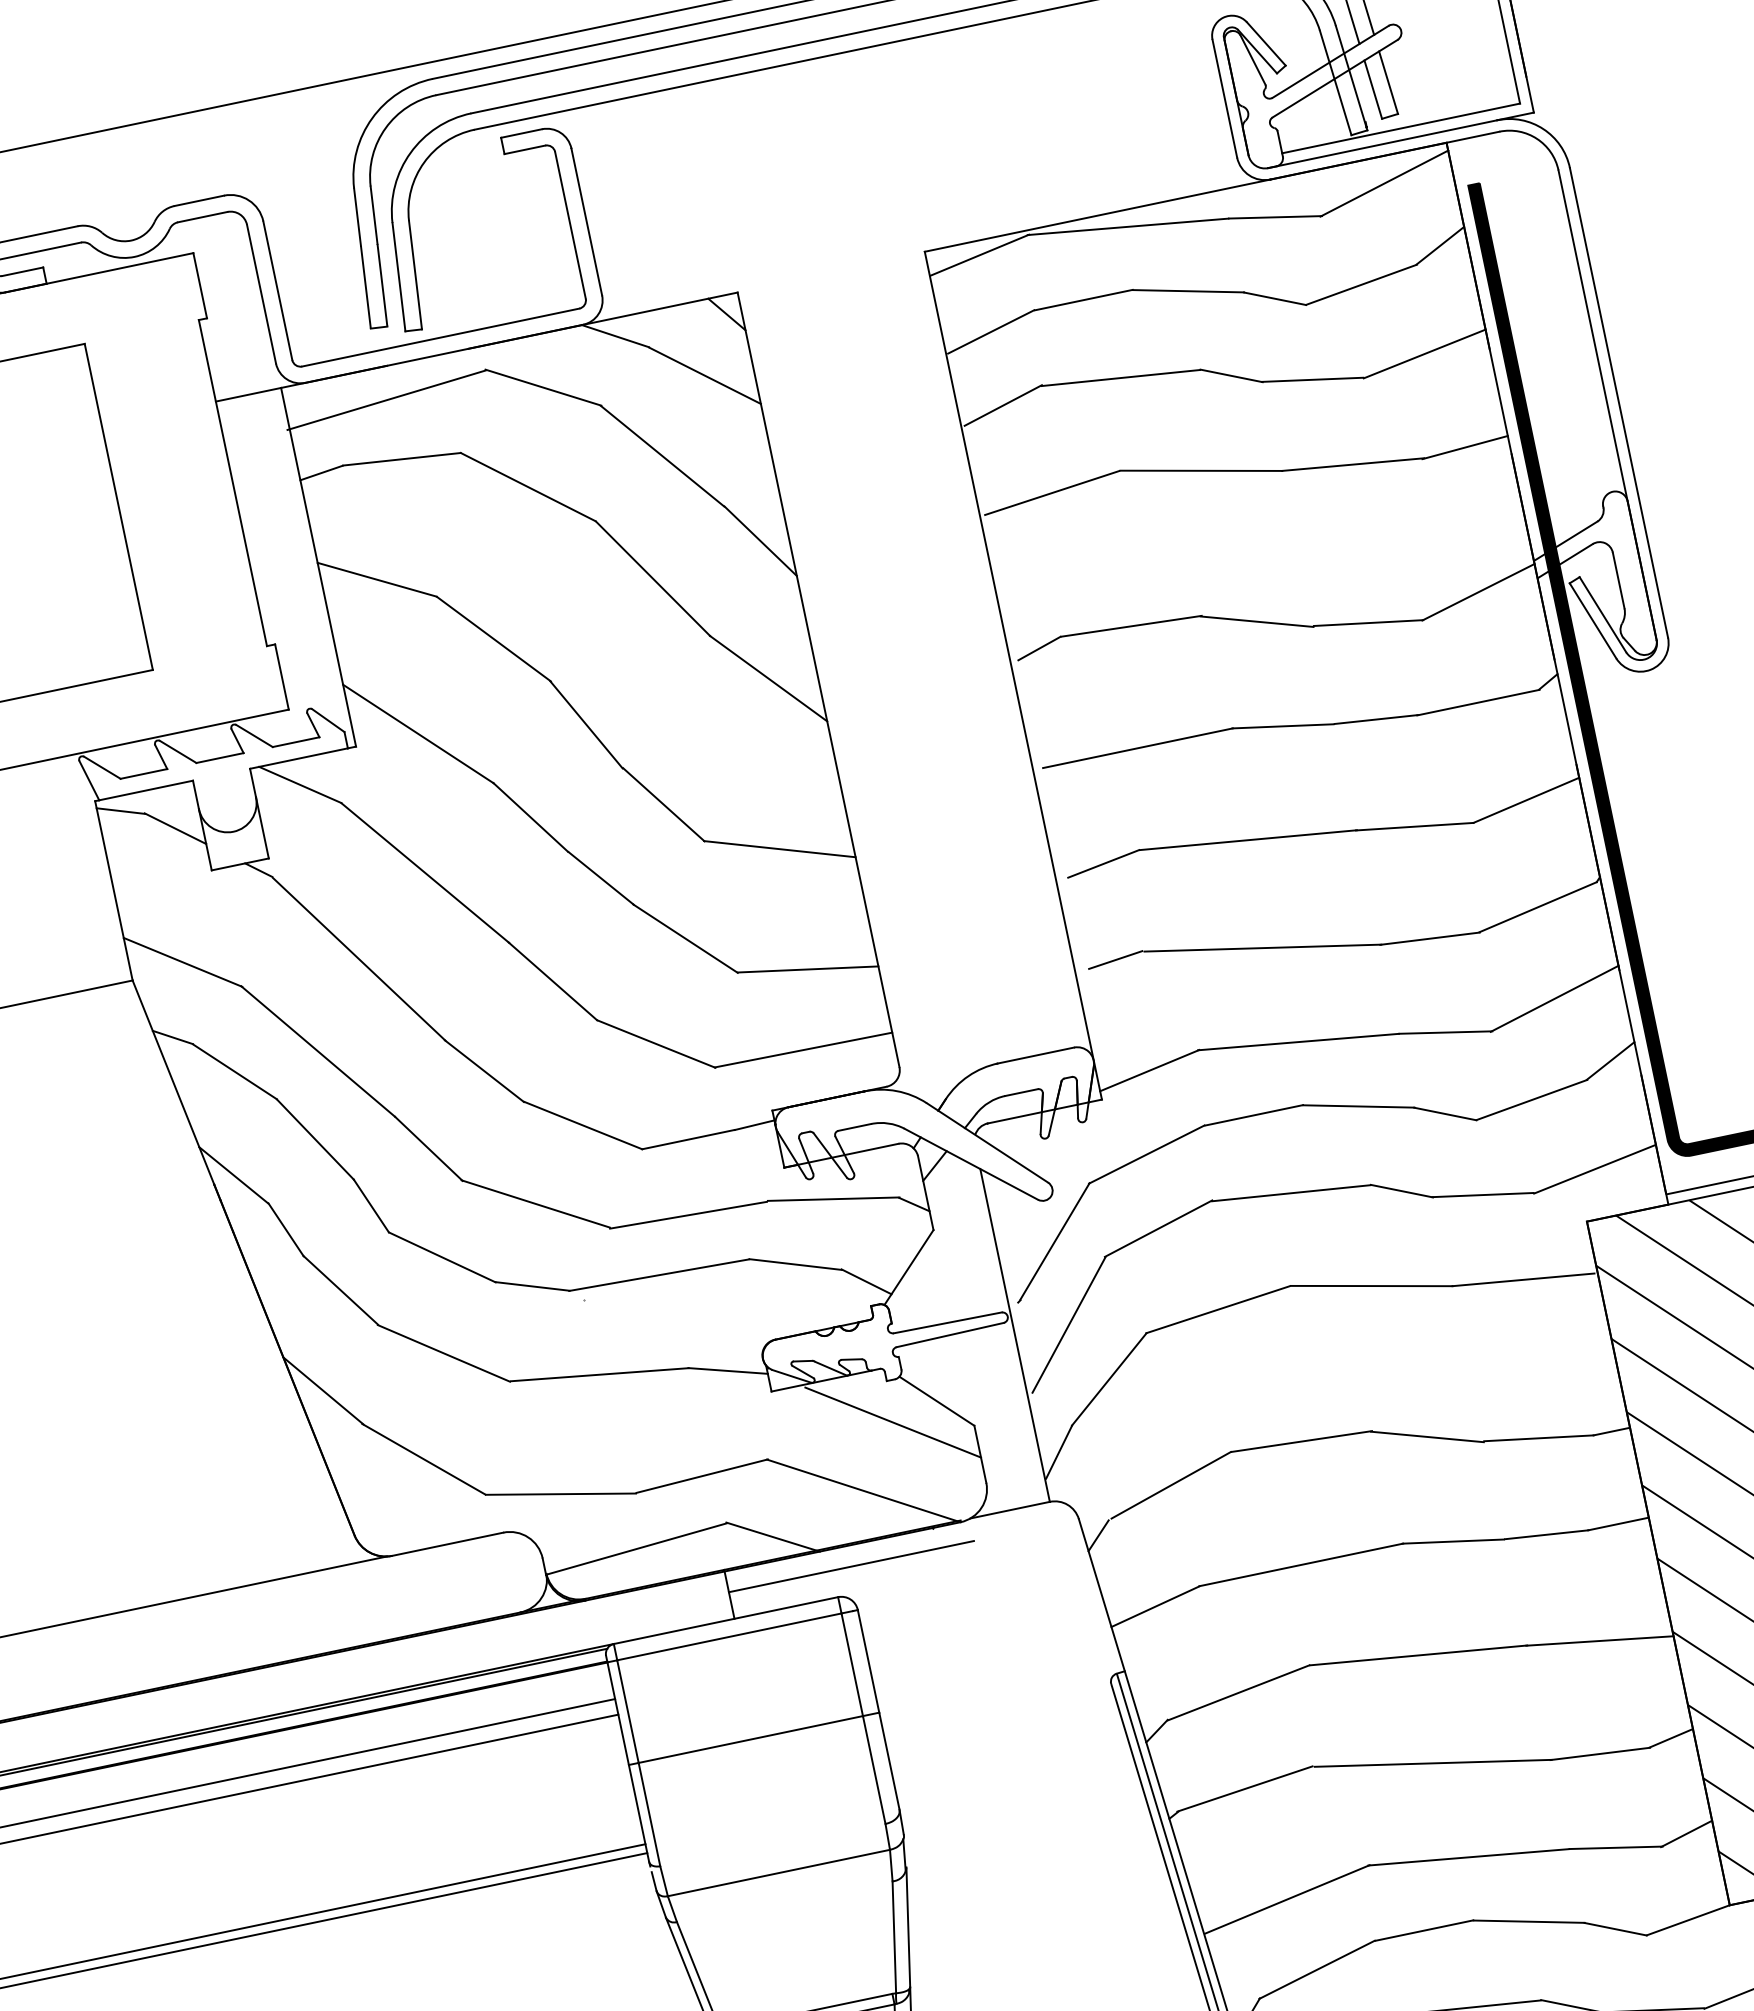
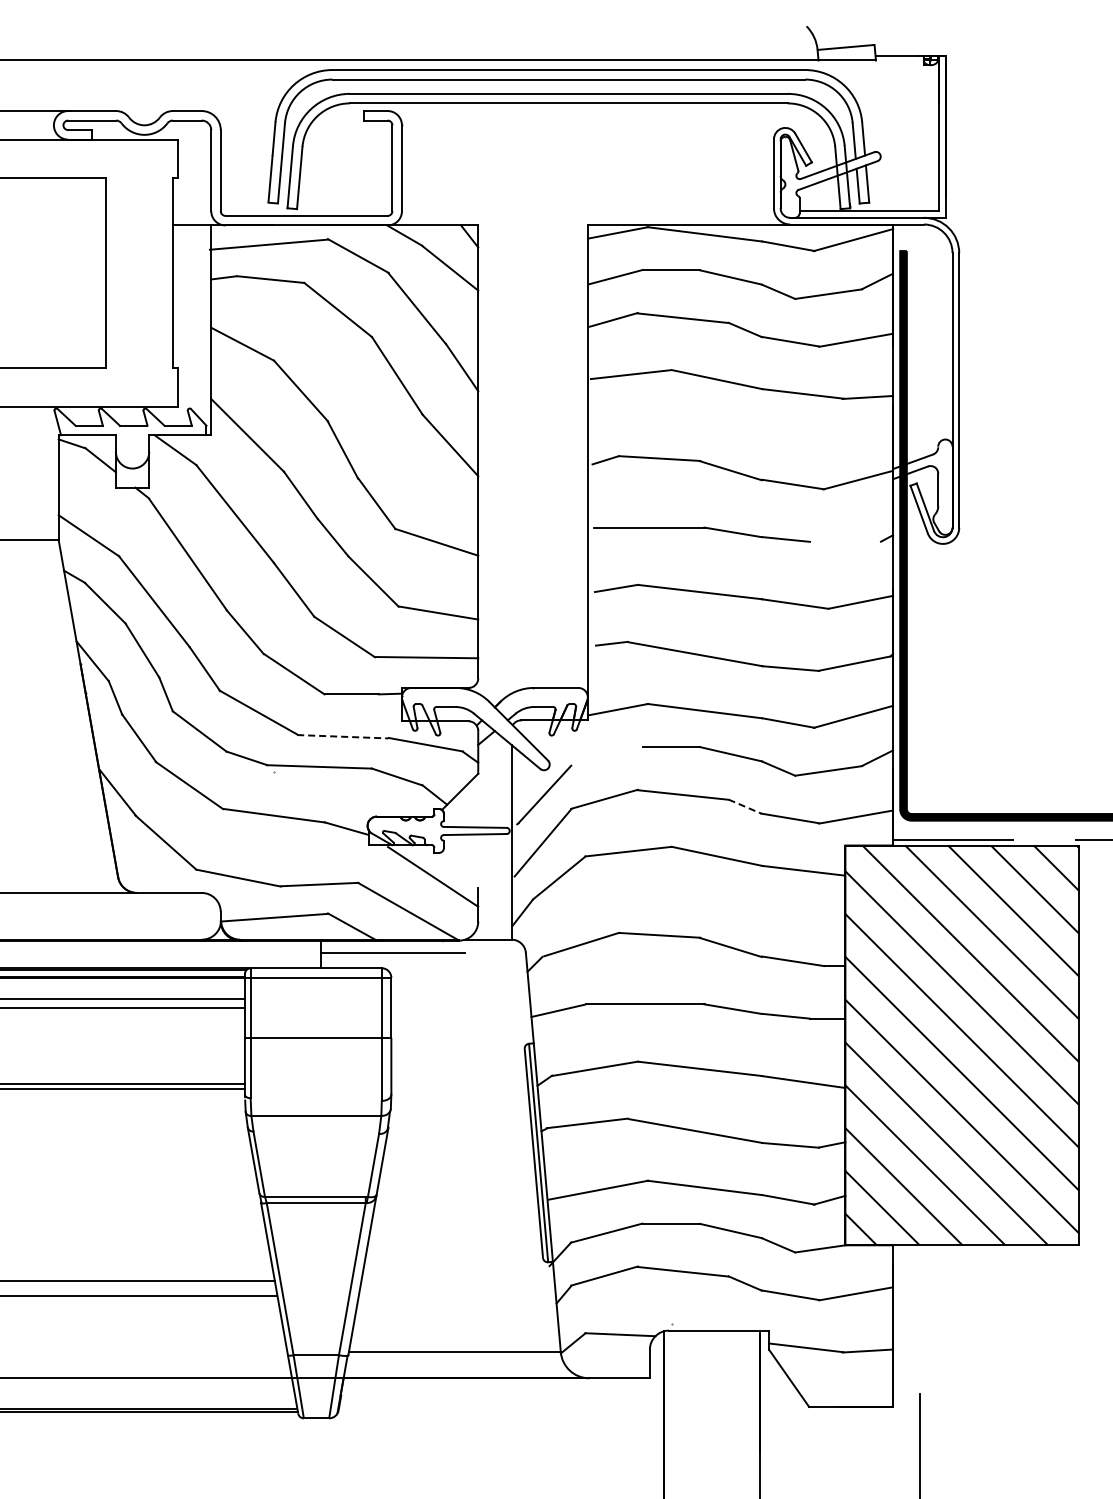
line: (1478, 701) -> (845, 541), removed
line: (1146, 1153) -> (606, 755), removed
line: (1402, 1190) -> (745, 806), solid -> dashed
line: (688, 1214) -> (342, 736), solid -> dashed
line: (937, 1400) -> (460, 869), removed

